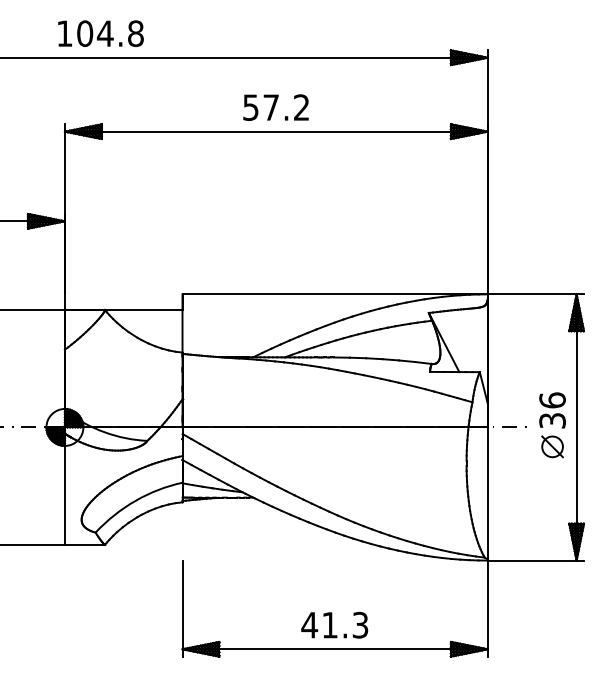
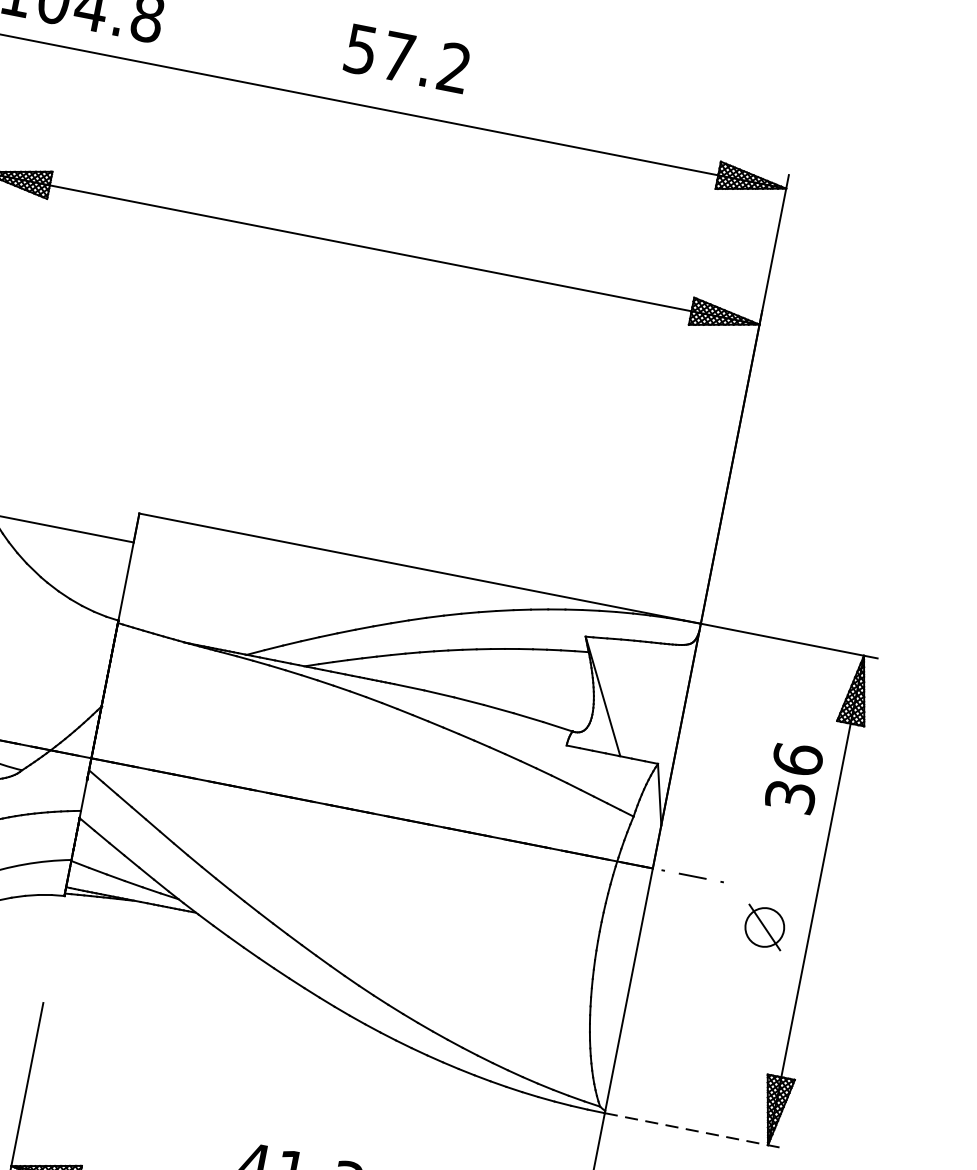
text: (275, 107) -> (406, 58), moved
text: (552, 410) -> (794, 777), moved
line: (536, 560) -> (694, 1130), solid -> dashed

